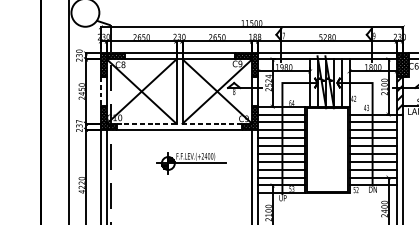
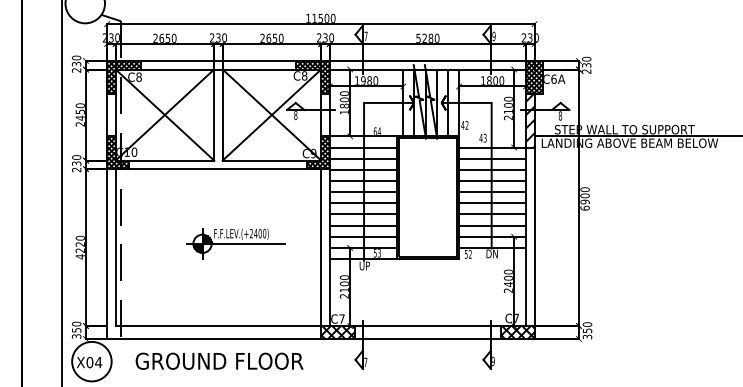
text: (255, 36) -> (325, 37), 188 -> 230
text: (240, 63) -> (304, 75), C9 -> C8
text: (267, 82) -> (343, 102), 2524 -> 1800
line: (101, 91) -> (107, 115), dashed -> solid
text: (79, 121) -> (76, 157), 237 -> 230
line: (147, 123) -> (172, 160), dashed -> solid
line: (212, 123) -> (265, 160), dashed -> solid
part: (191, 163) -> (235, 243), moved

